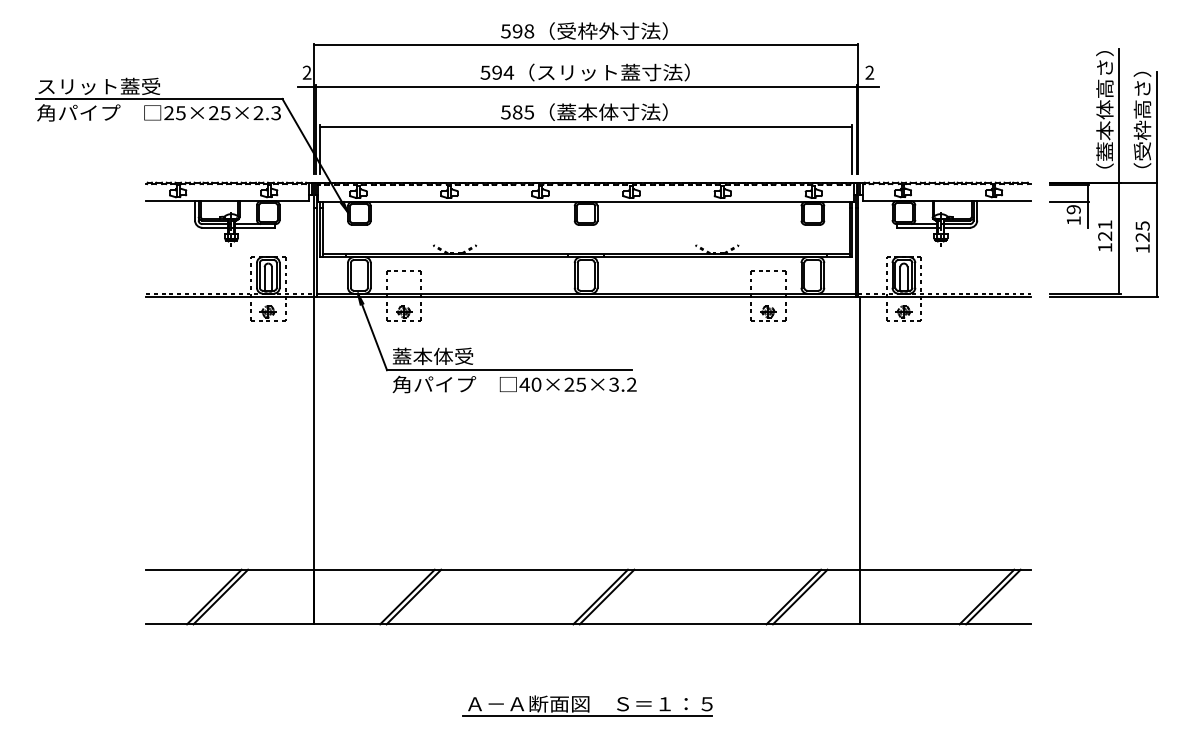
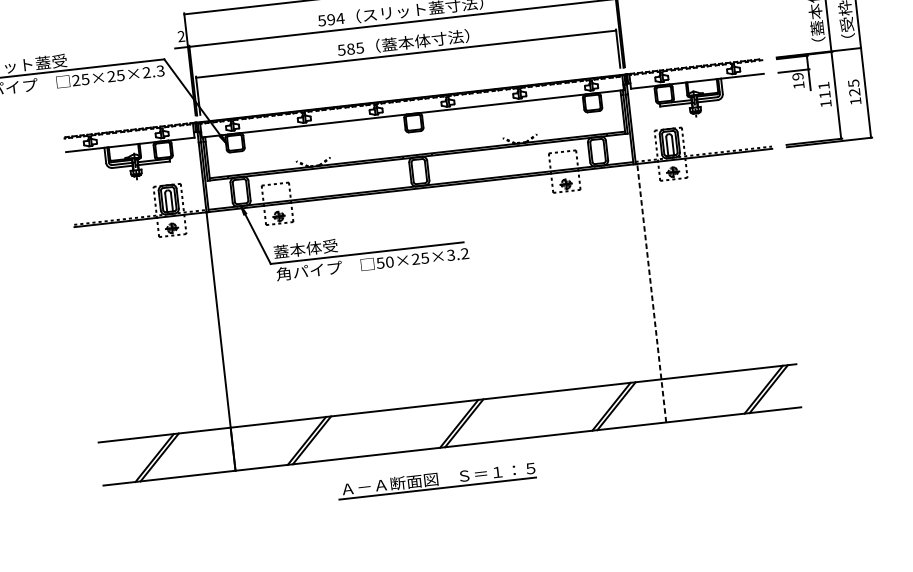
text: (1105, 235) -> (825, 94), 121 -> 111
text: (524, 384) -> (380, 263), 40×25×3.2 -> 50×25×3.2
line: (860, 460) -> (651, 293), solid -> dashed
part: (587, 705) -> (436, 480), moved

